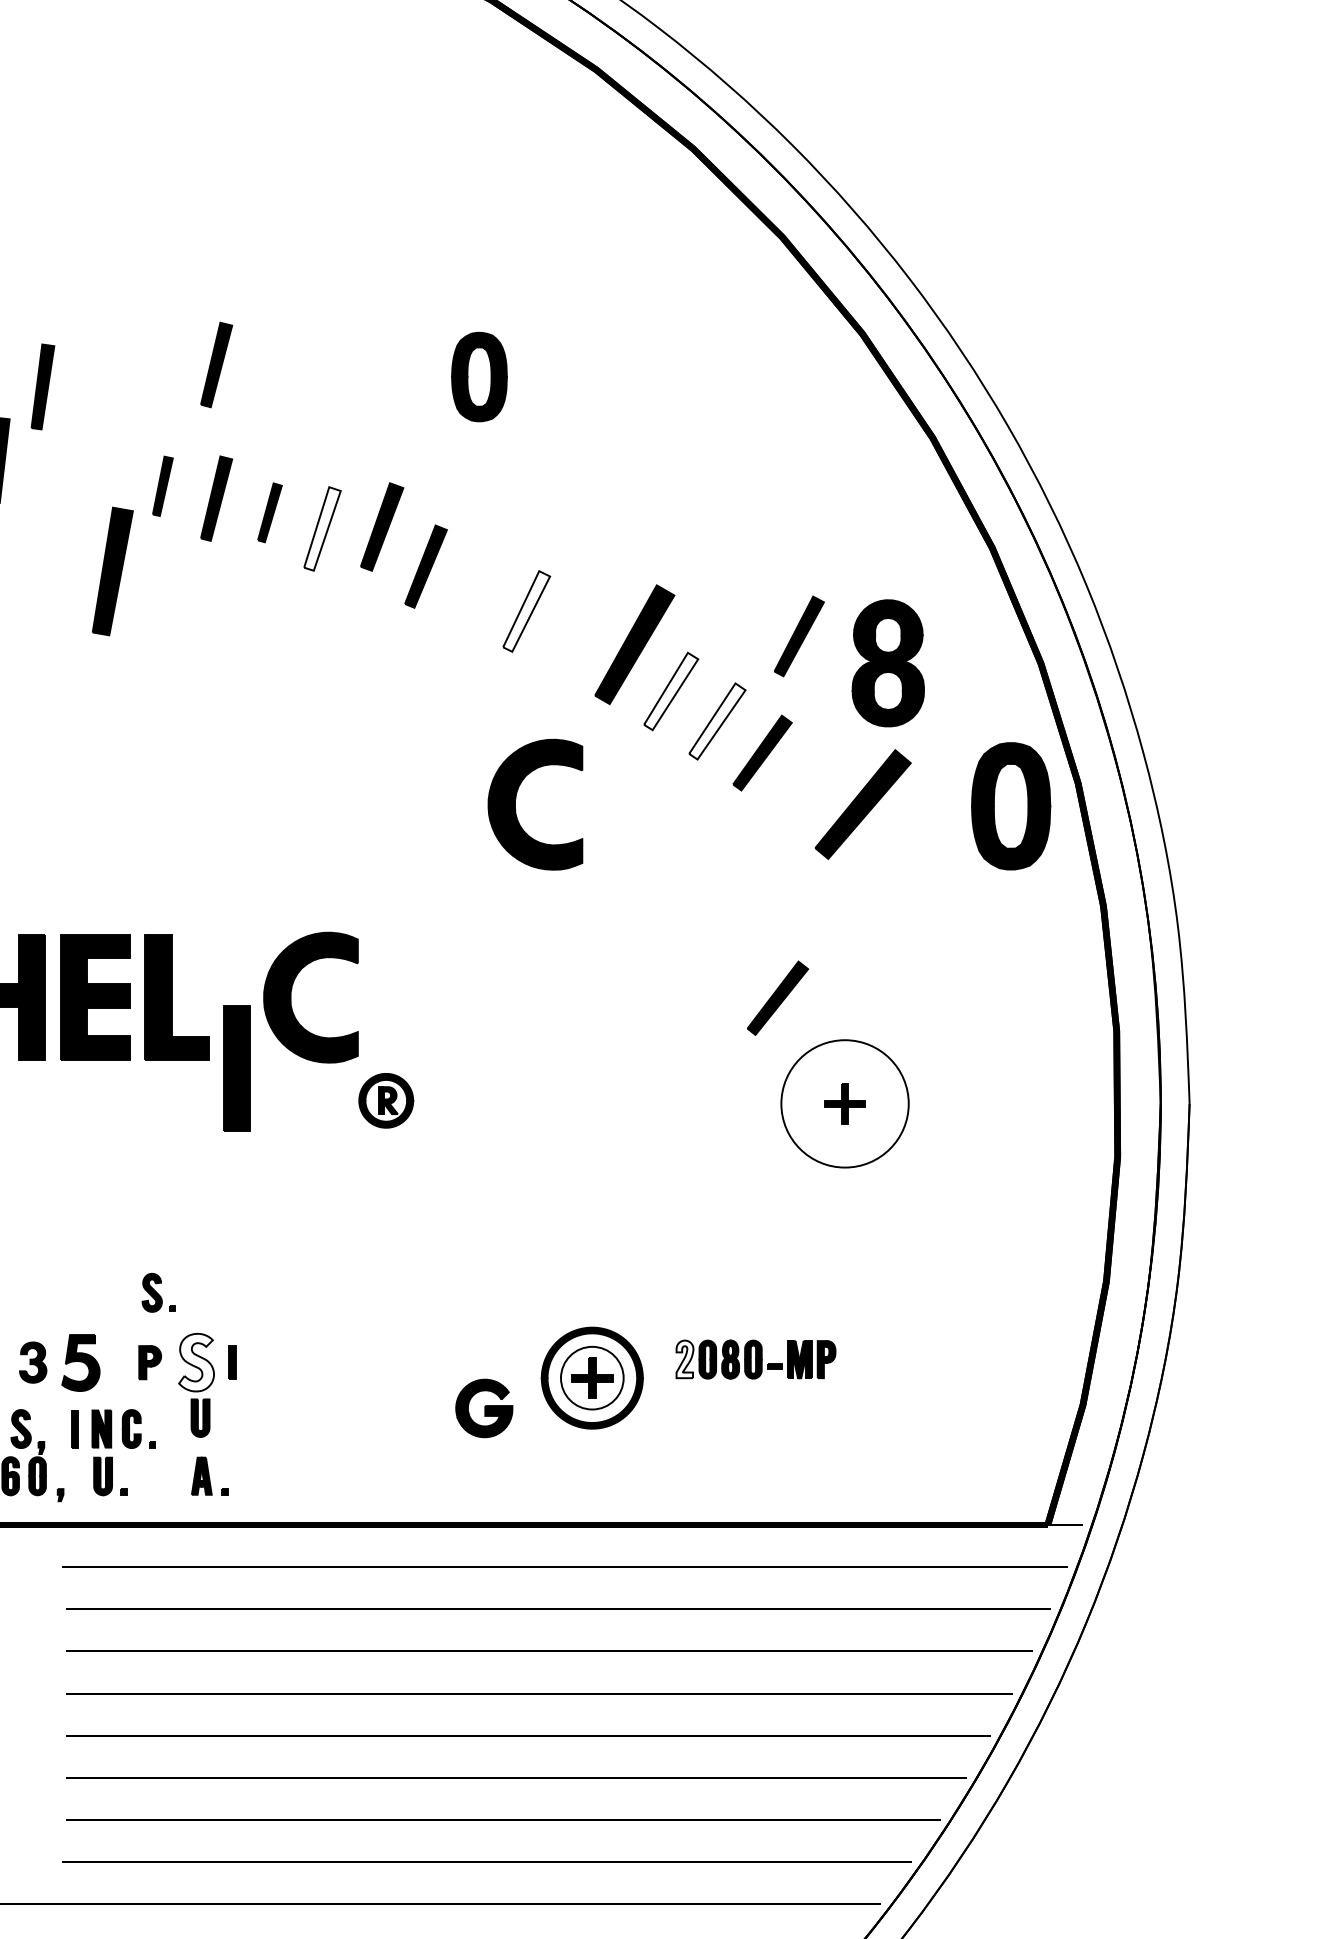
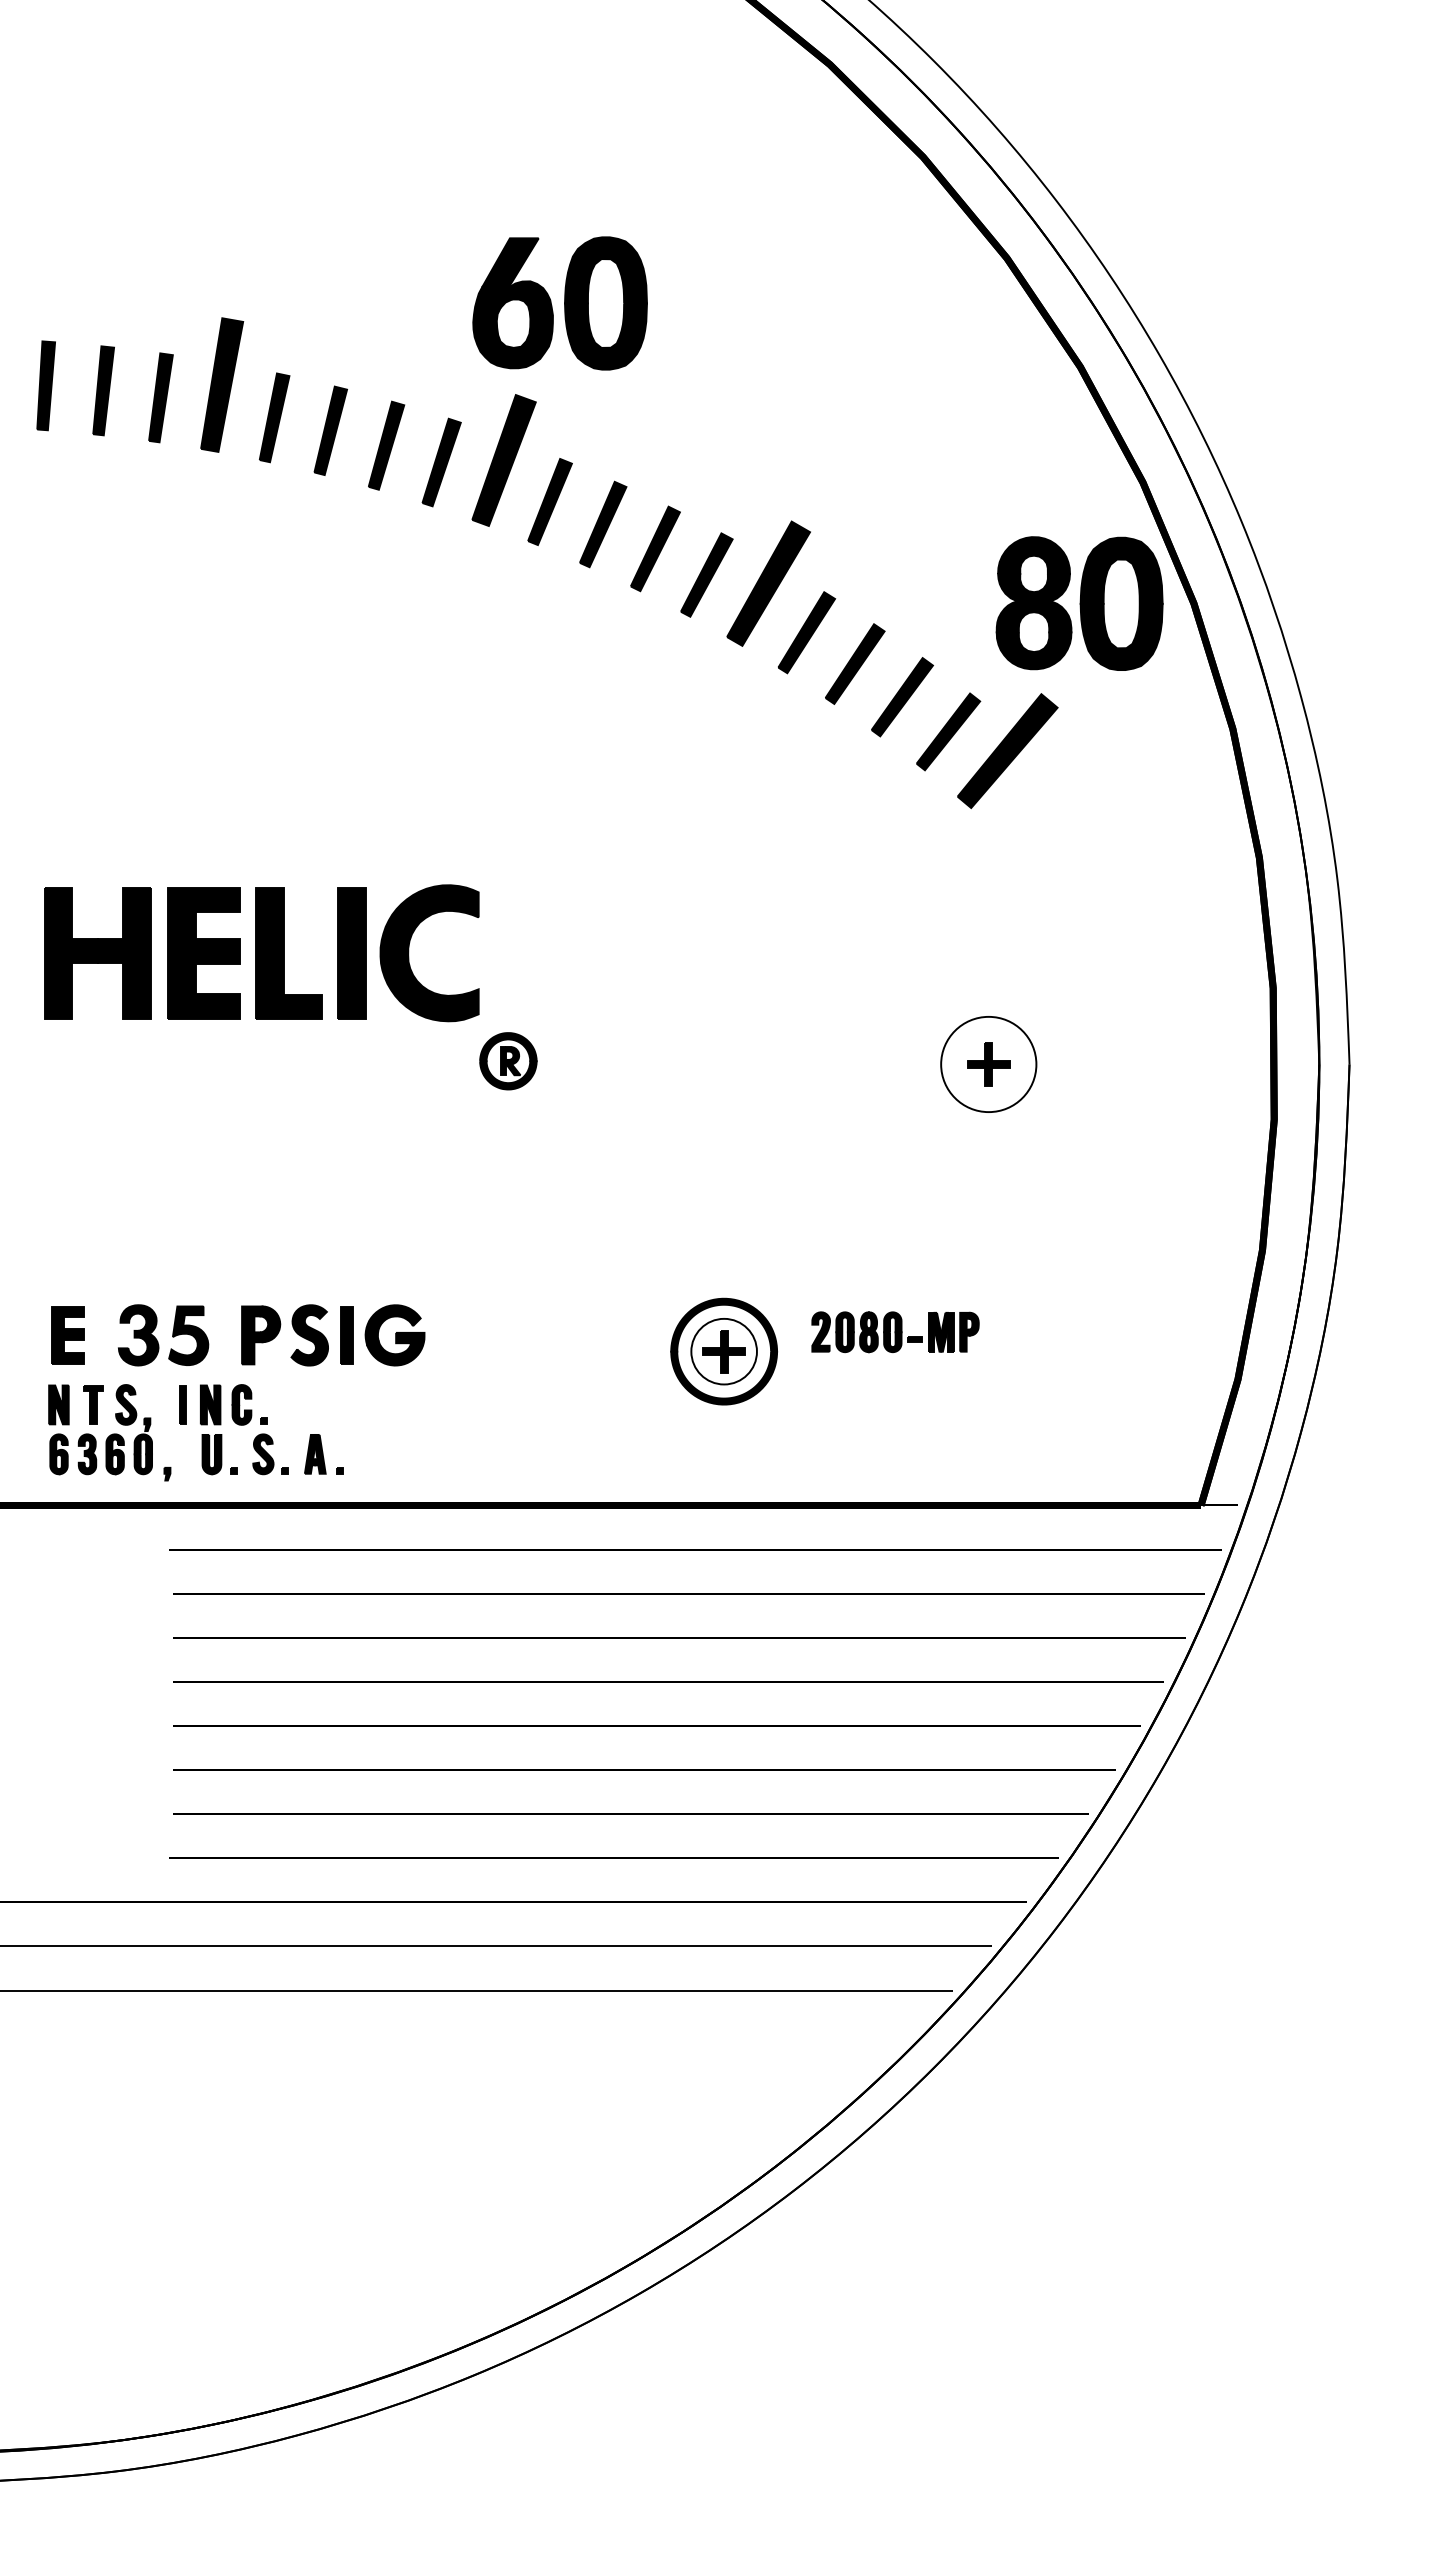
part: (216, 364) -> (330, 290), removed
part: (390, 377) -> (512, 303), added
part: (478, 377) -> (605, 303), size x1.43
part: (42, 386) -> (160, 397), moved
part: (162, 485) -> (274, 417), size x1.43
part: (269, 512) -> (386, 445), size x1.43
part: (381, 527) -> (503, 460), size x1.43
fill: (322, 528) -> (441, 462), added
part: (113, 570) -> (222, 384), moved
part: (477, 588) -> (603, 524), added
fill: (525, 611) -> (654, 548), added
part: (798, 635) -> (706, 574), moved
fill: (670, 691) -> (806, 632), added
fill: (716, 720) -> (854, 663), added
part: (516, 804) -> (644, 751), removed
part: (1010, 805) -> (1121, 603), moved
part: (777, 997) -> (948, 731), moved
part: (236, 1068) -> (351, 953), moved
circle: (844, 1103) -> (988, 1064), size x0.71
part: (159, 1293) -> (270, 1454), moved
fill: (685, 1358) -> (821, 1331), added
part: (32, 1362) -> (138, 1335), size x1.43
part: (150, 1362) -> (261, 1335), size x1.67
fill: (196, 1362) -> (309, 1335), added
part: (231, 1362) -> (346, 1335), size x1.67
part: (483, 1408) -> (394, 1335), moved
part: (200, 1418) -> (313, 1393), removed

